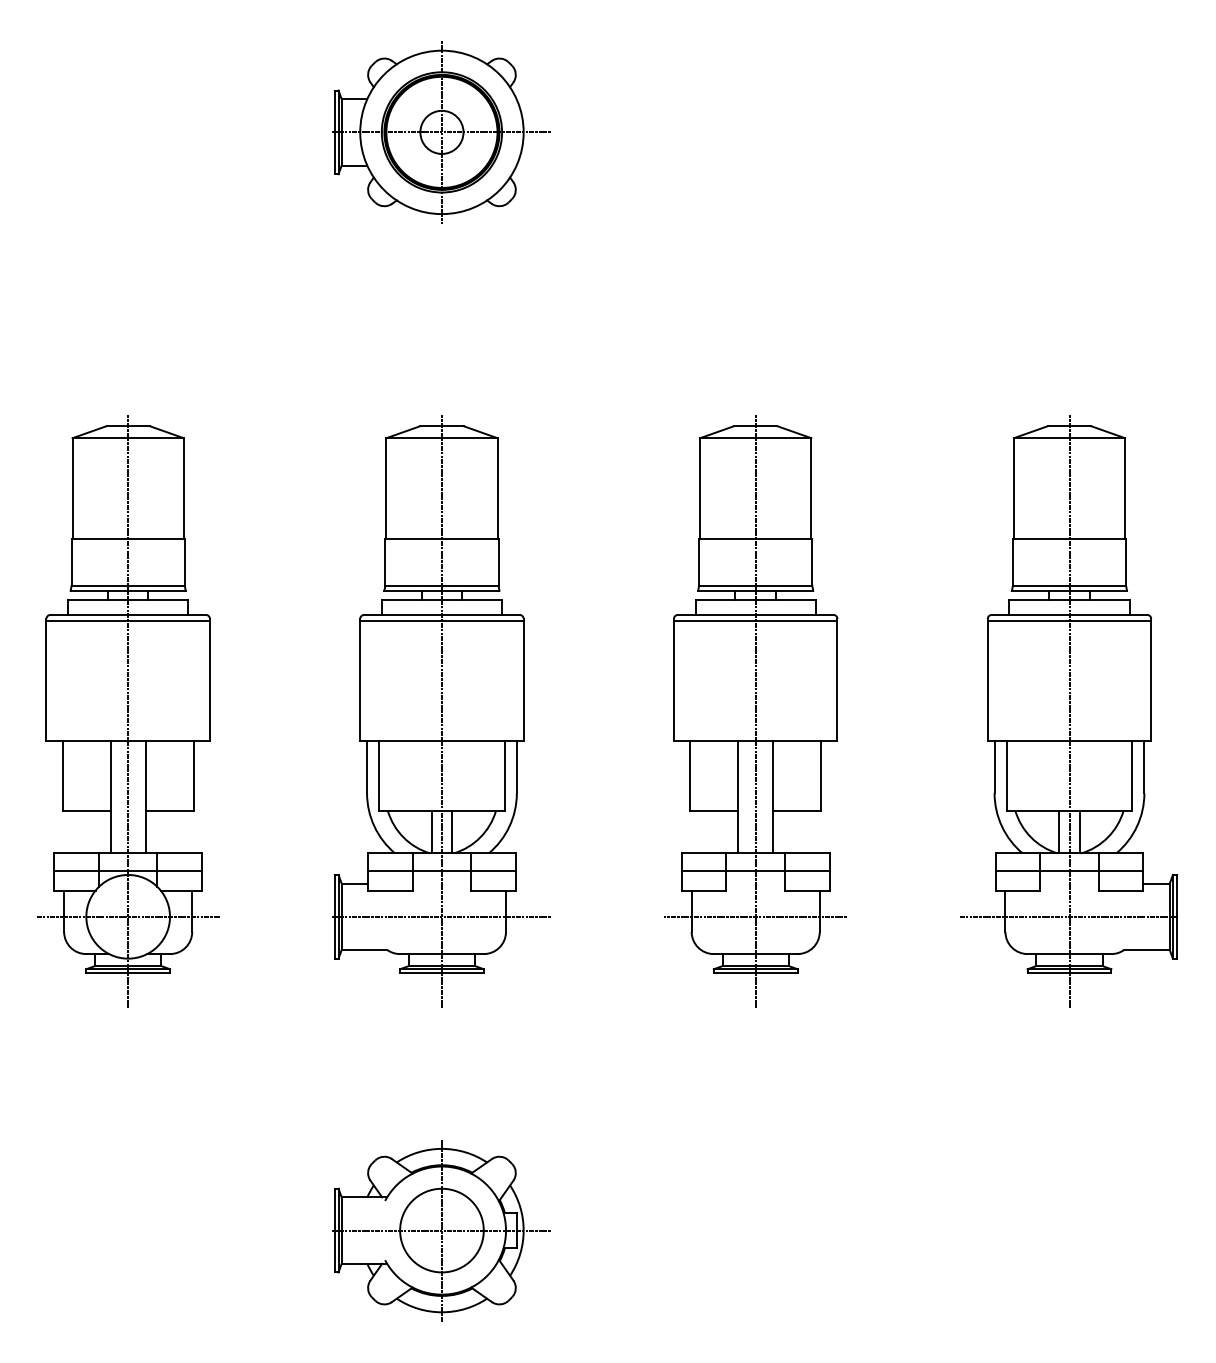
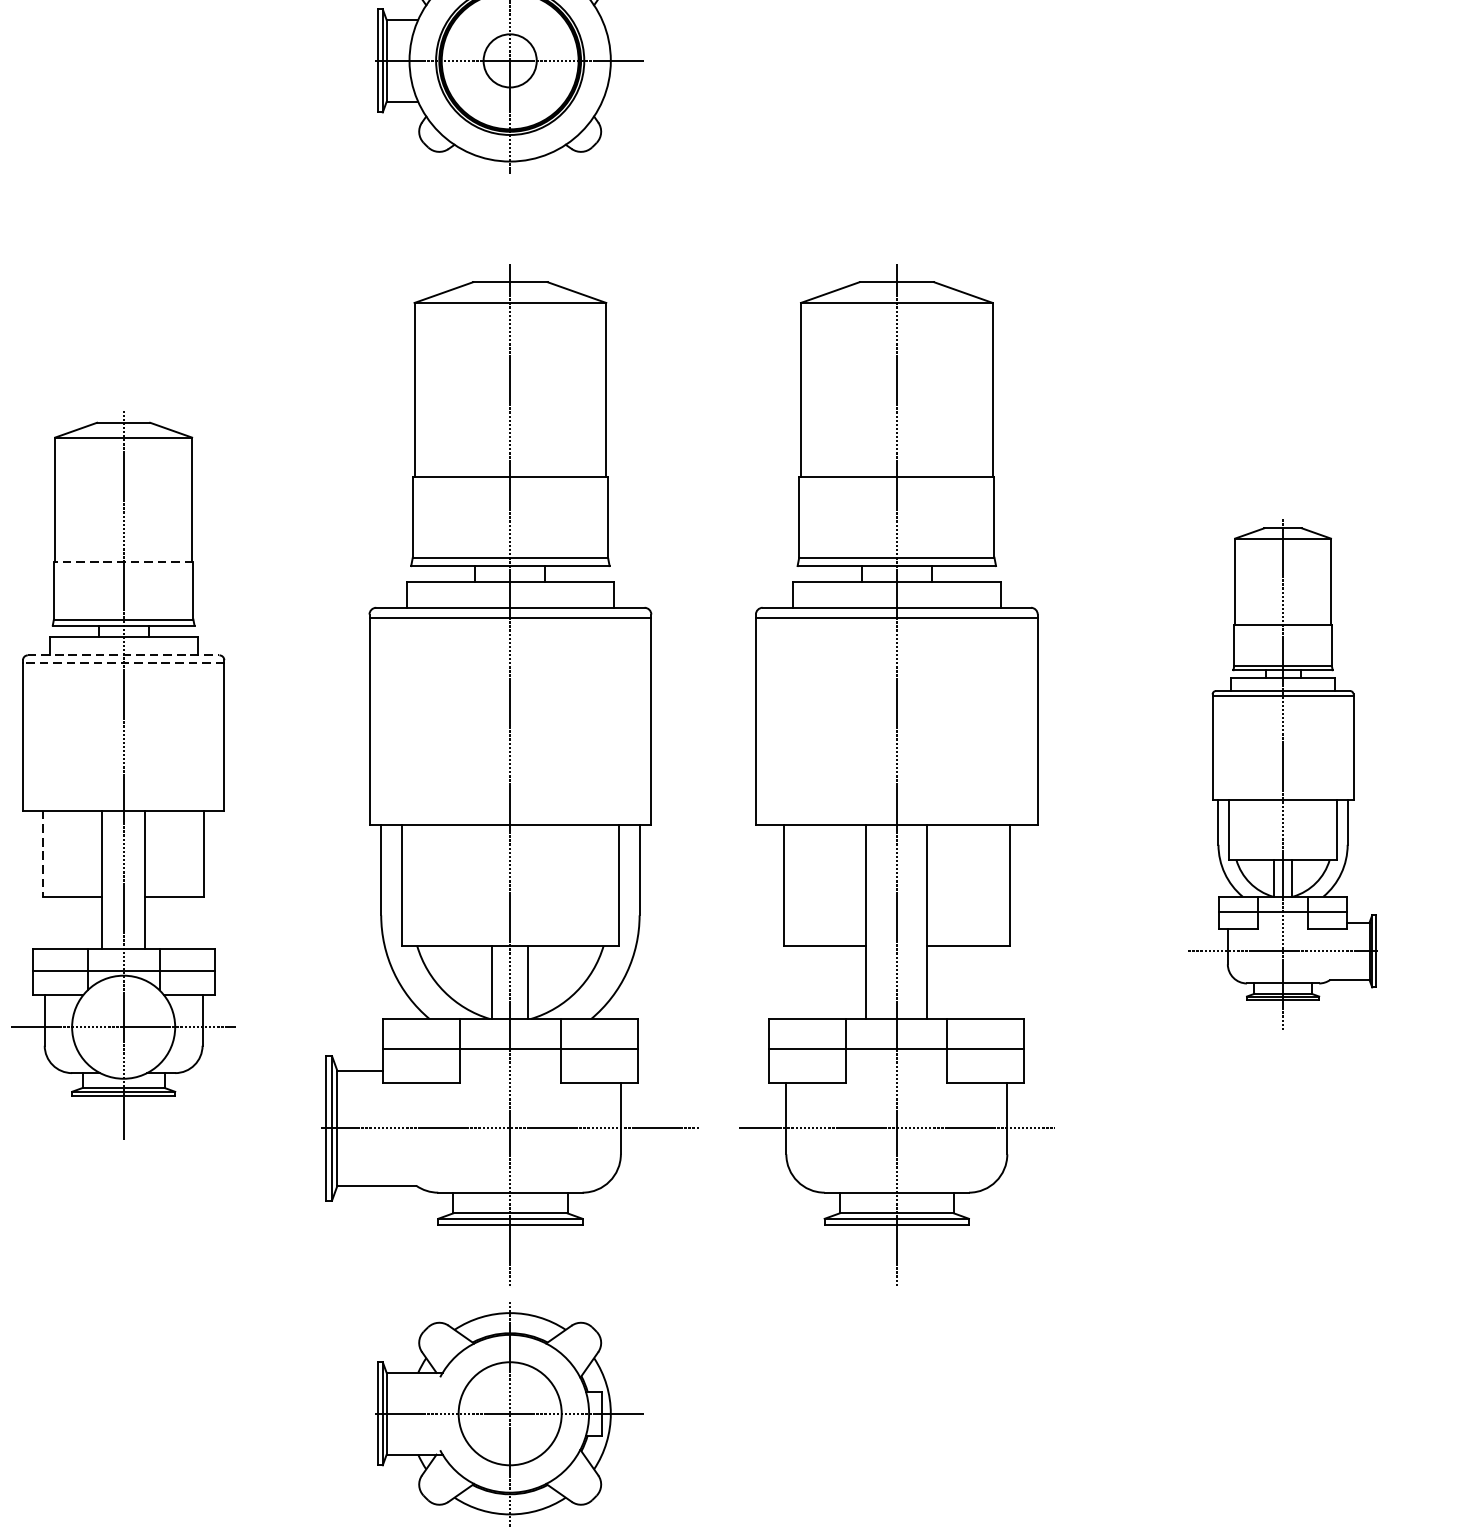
line: (128, 538) -> (124, 561), solid -> dashed
line: (128, 614) -> (124, 654), solid -> dashed
line: (128, 620) -> (124, 662), solid -> dashed
part: (441, 711) -> (509, 774), size x1.4
part: (755, 711) -> (896, 774), size x1.4
part: (1068, 711) -> (1282, 774), size x0.7
line: (62, 776) -> (42, 854), solid -> dashed

